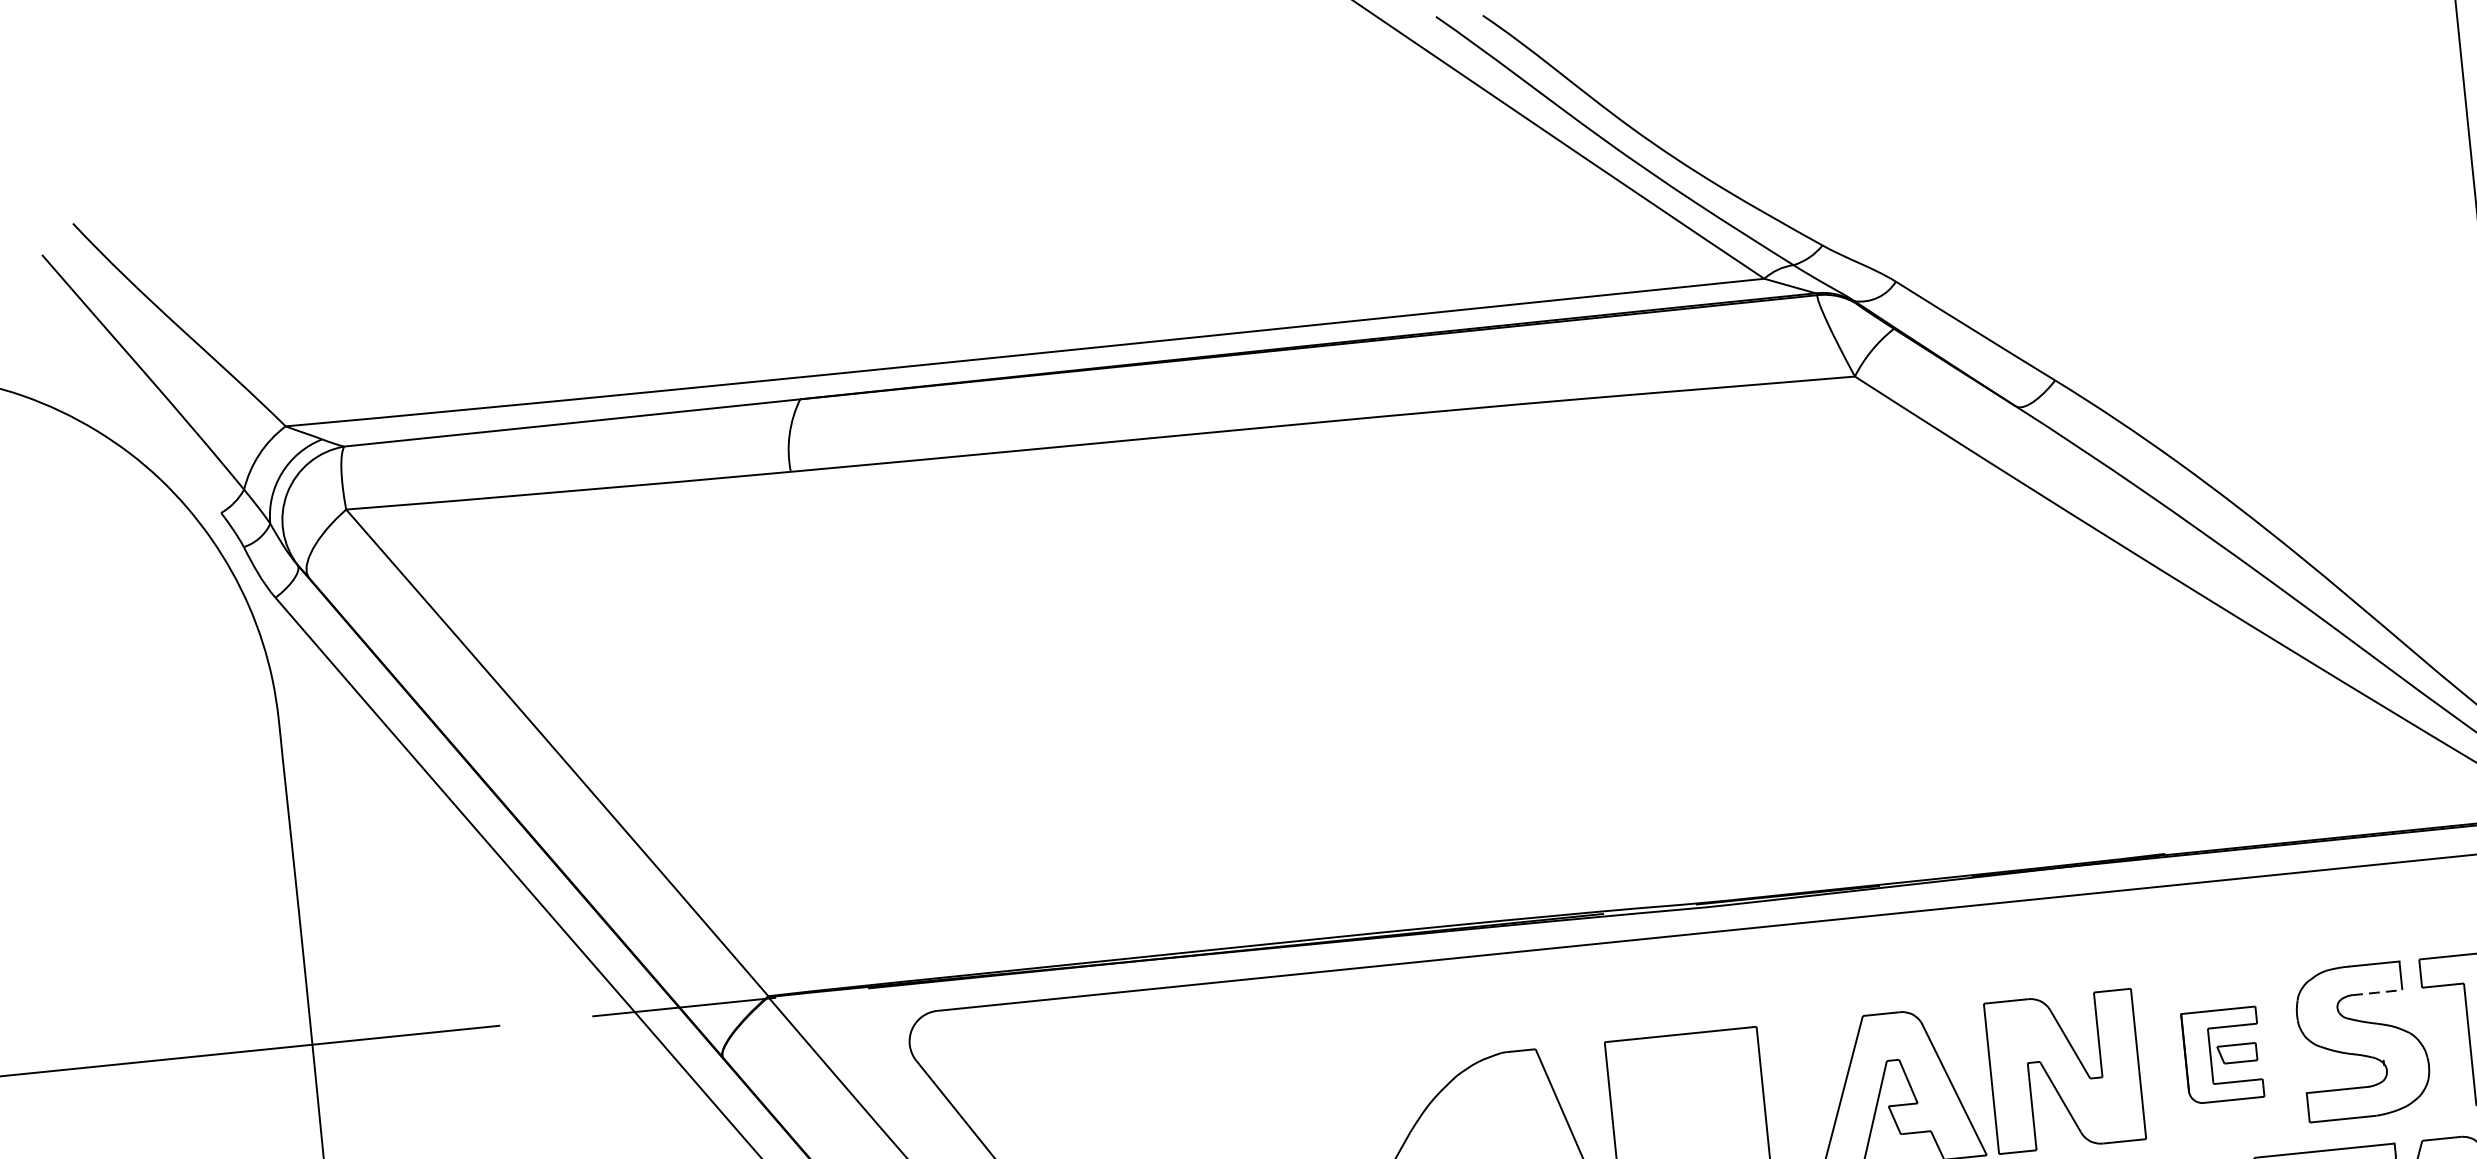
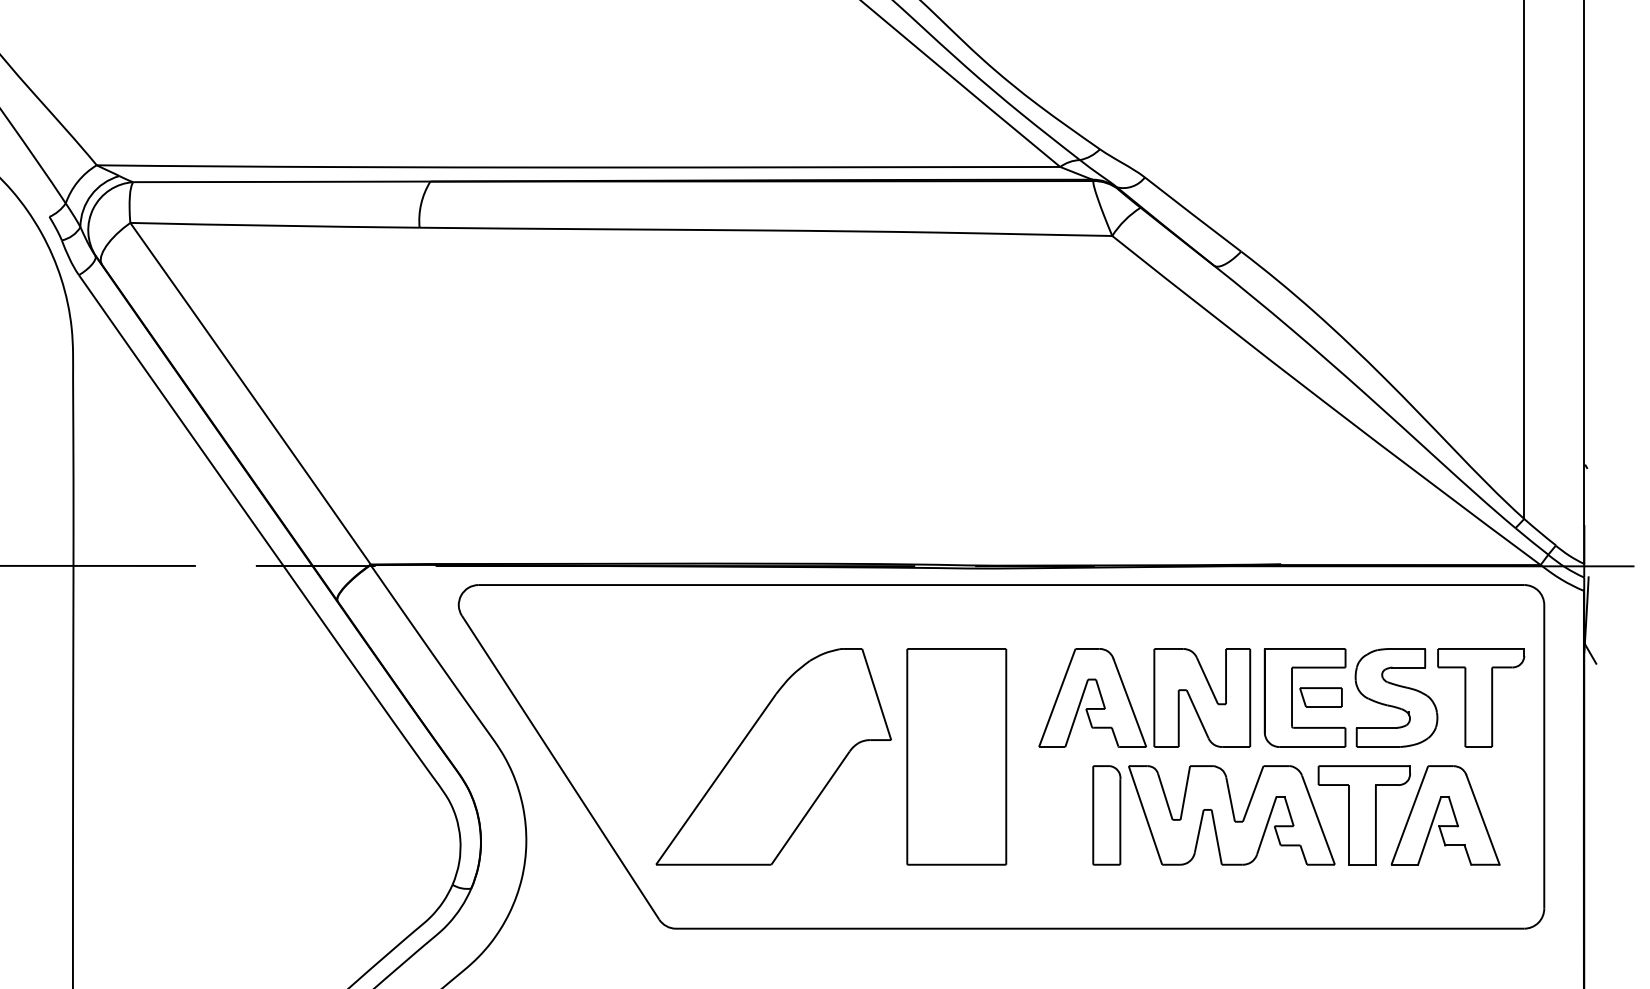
line: (2378, 992) -> (1409, 667), dashed -> solid
part: (2221, 1054) -> (1304, 697), size x1.67

